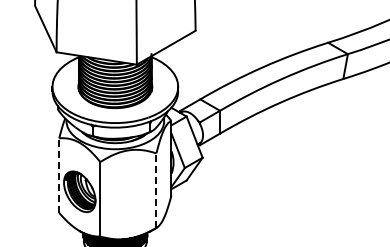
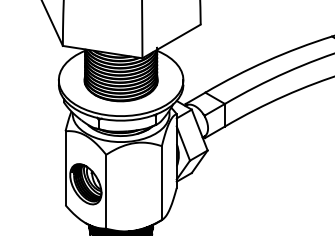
line: (59, 175) -> (65, 168), dashed -> solid
line: (156, 190) -> (161, 182), dashed -> solid

